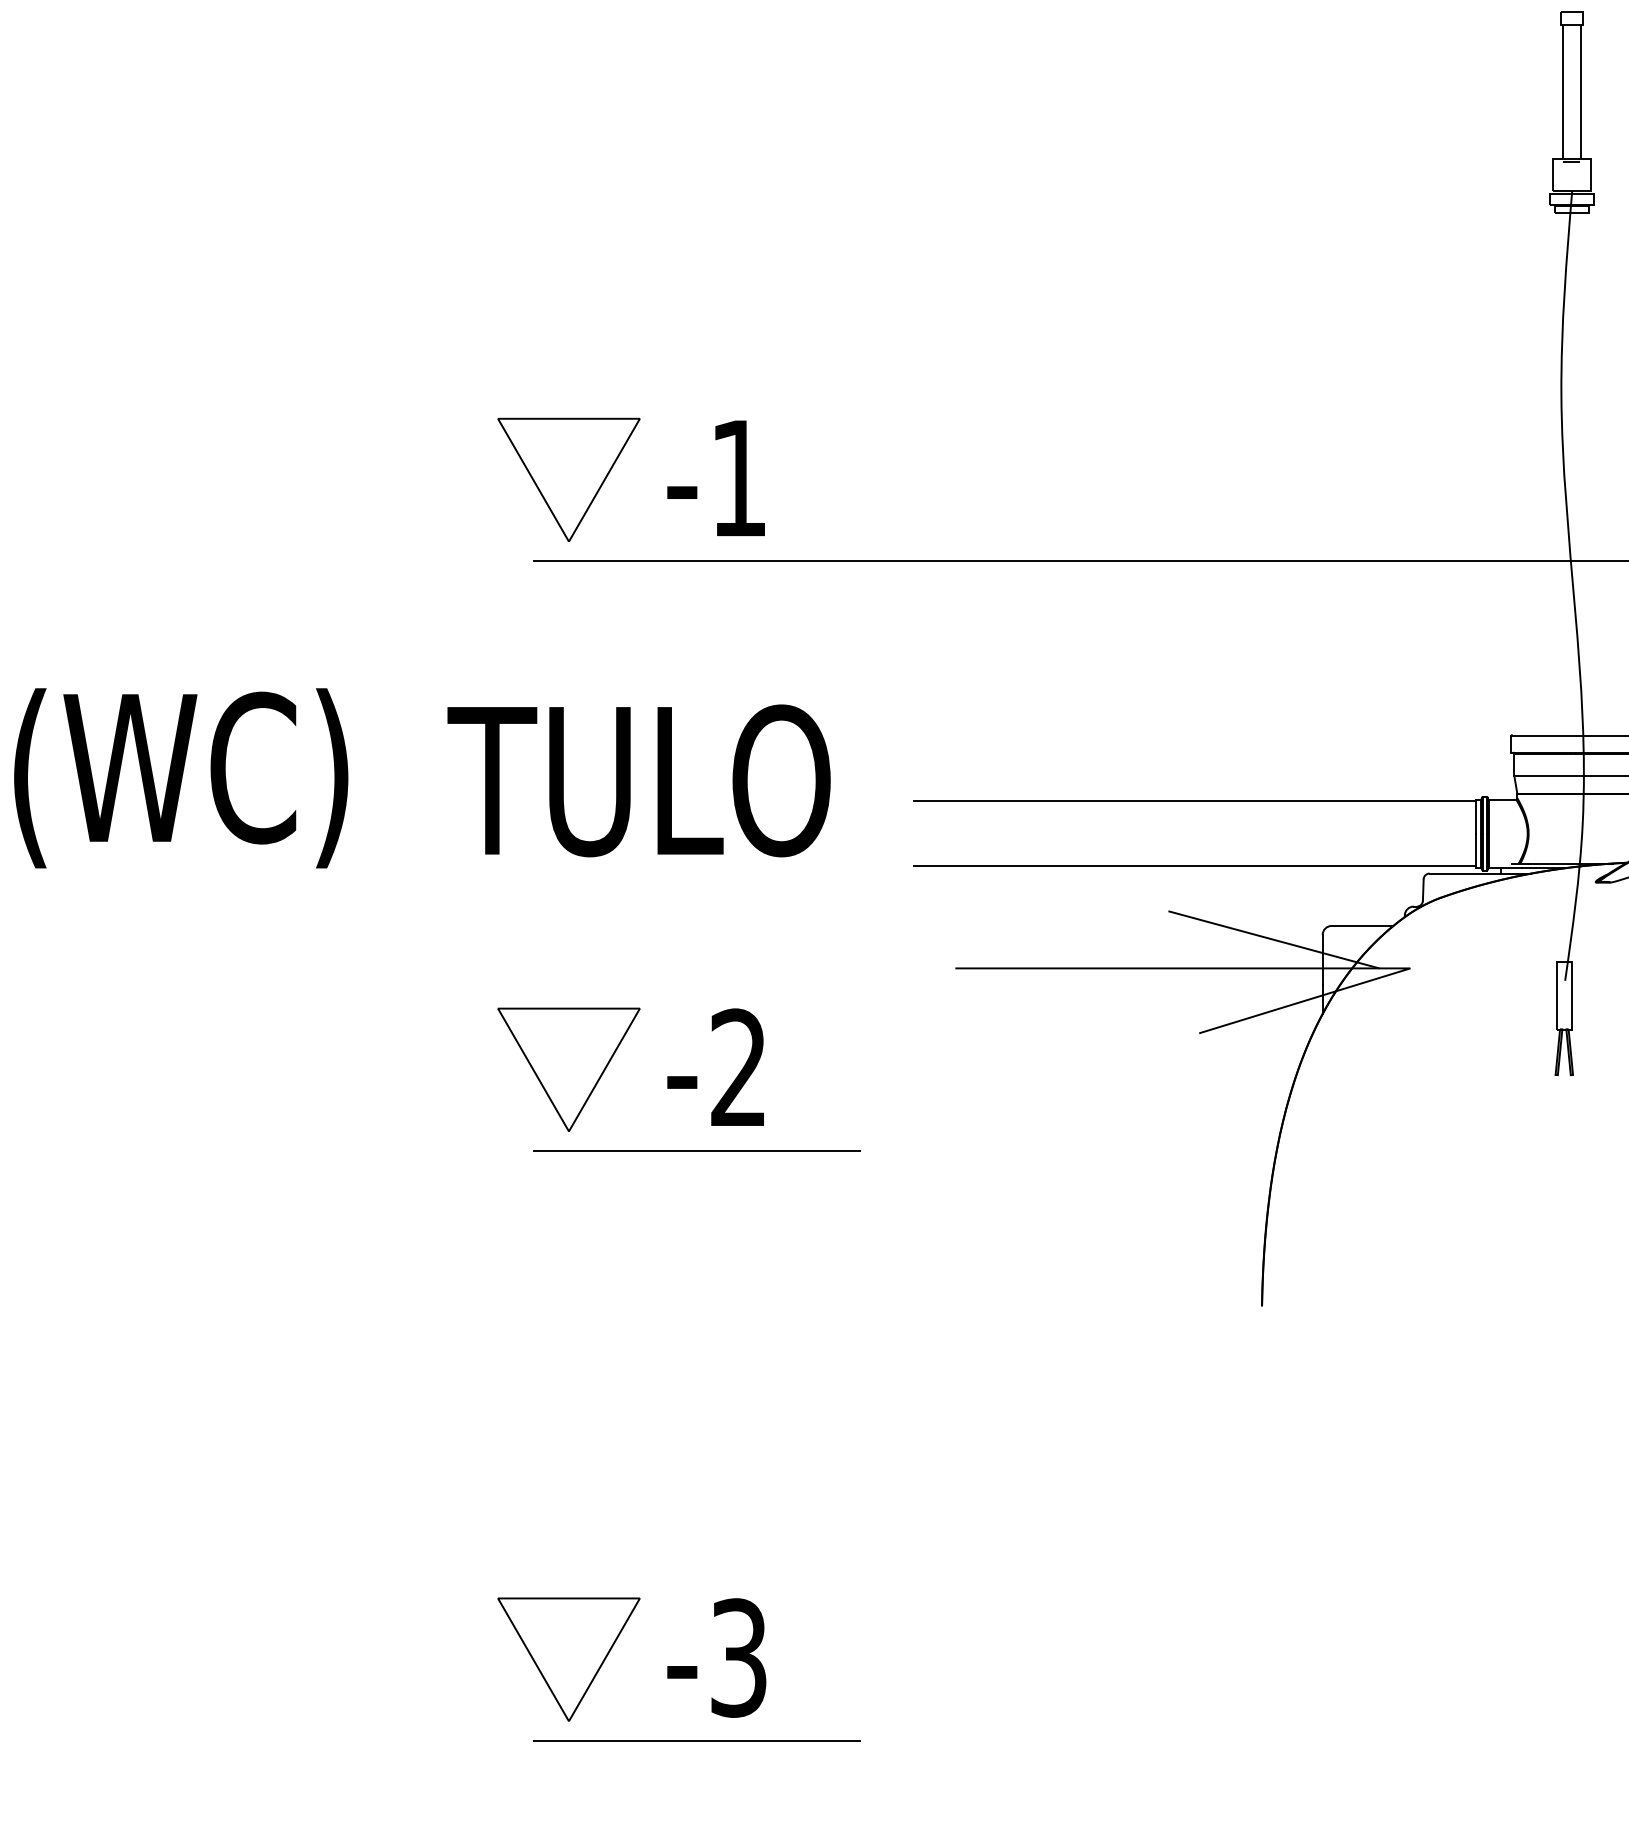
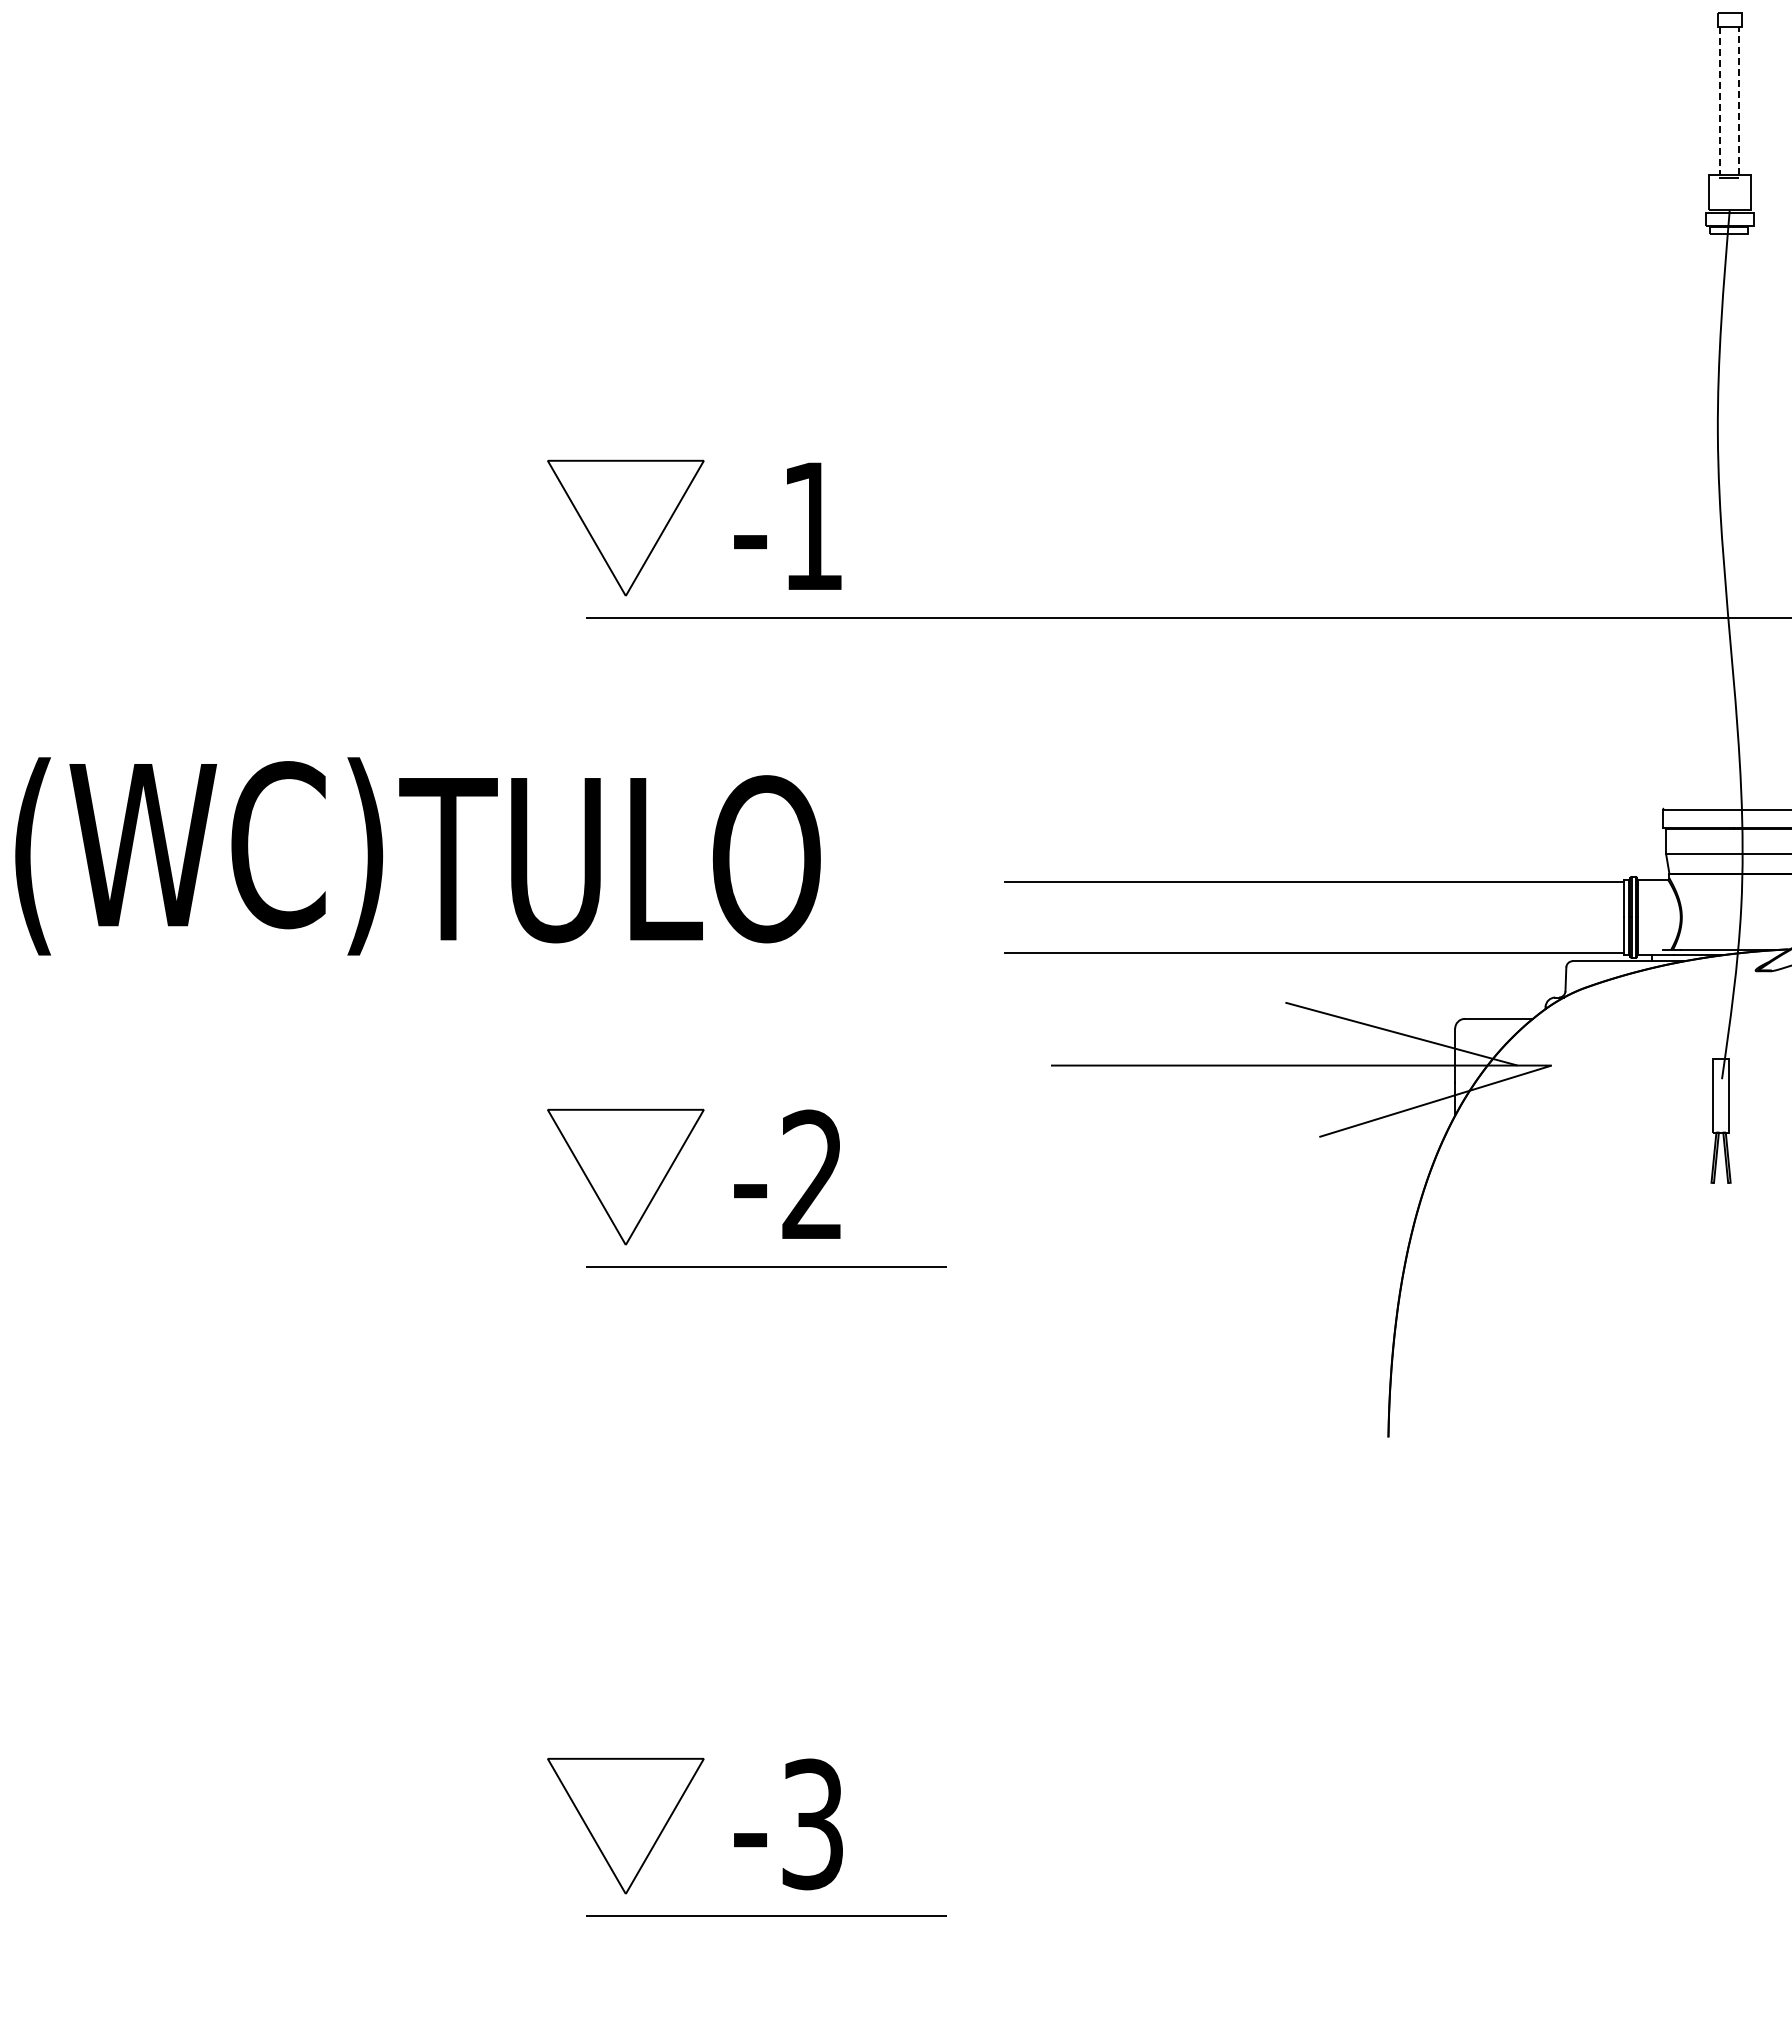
line: (1563, 92) -> (1720, 101), solid -> dashed
line: (1581, 92) -> (1739, 101), solid -> dashed
text: (638, 781) -> (609, 859), moved

